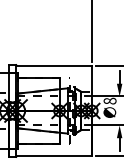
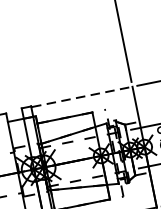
line: (54, 65) -> (82, 96), solid -> dashed

